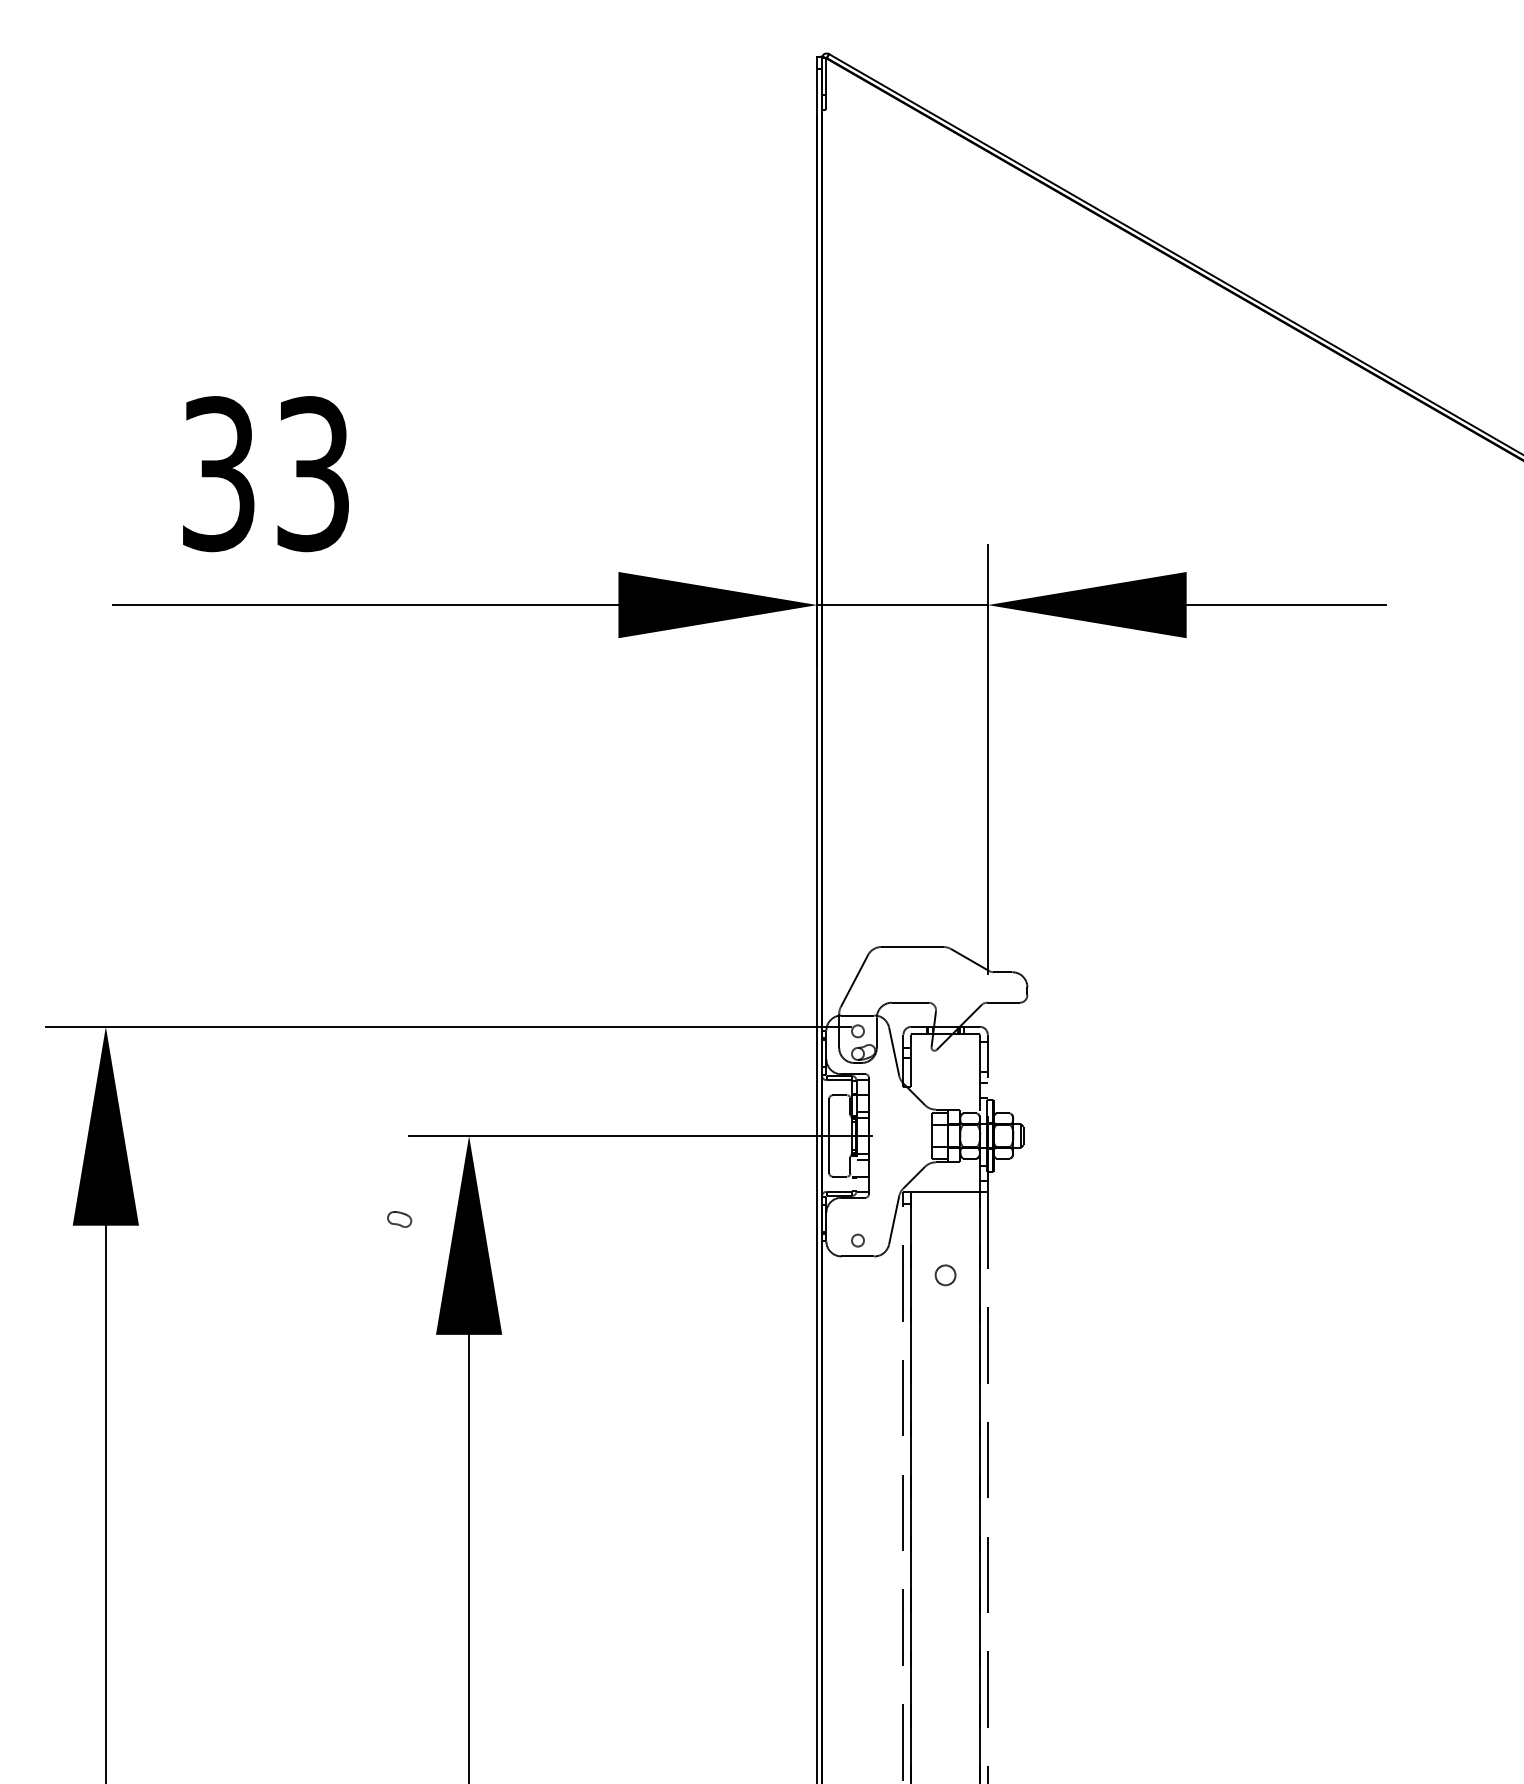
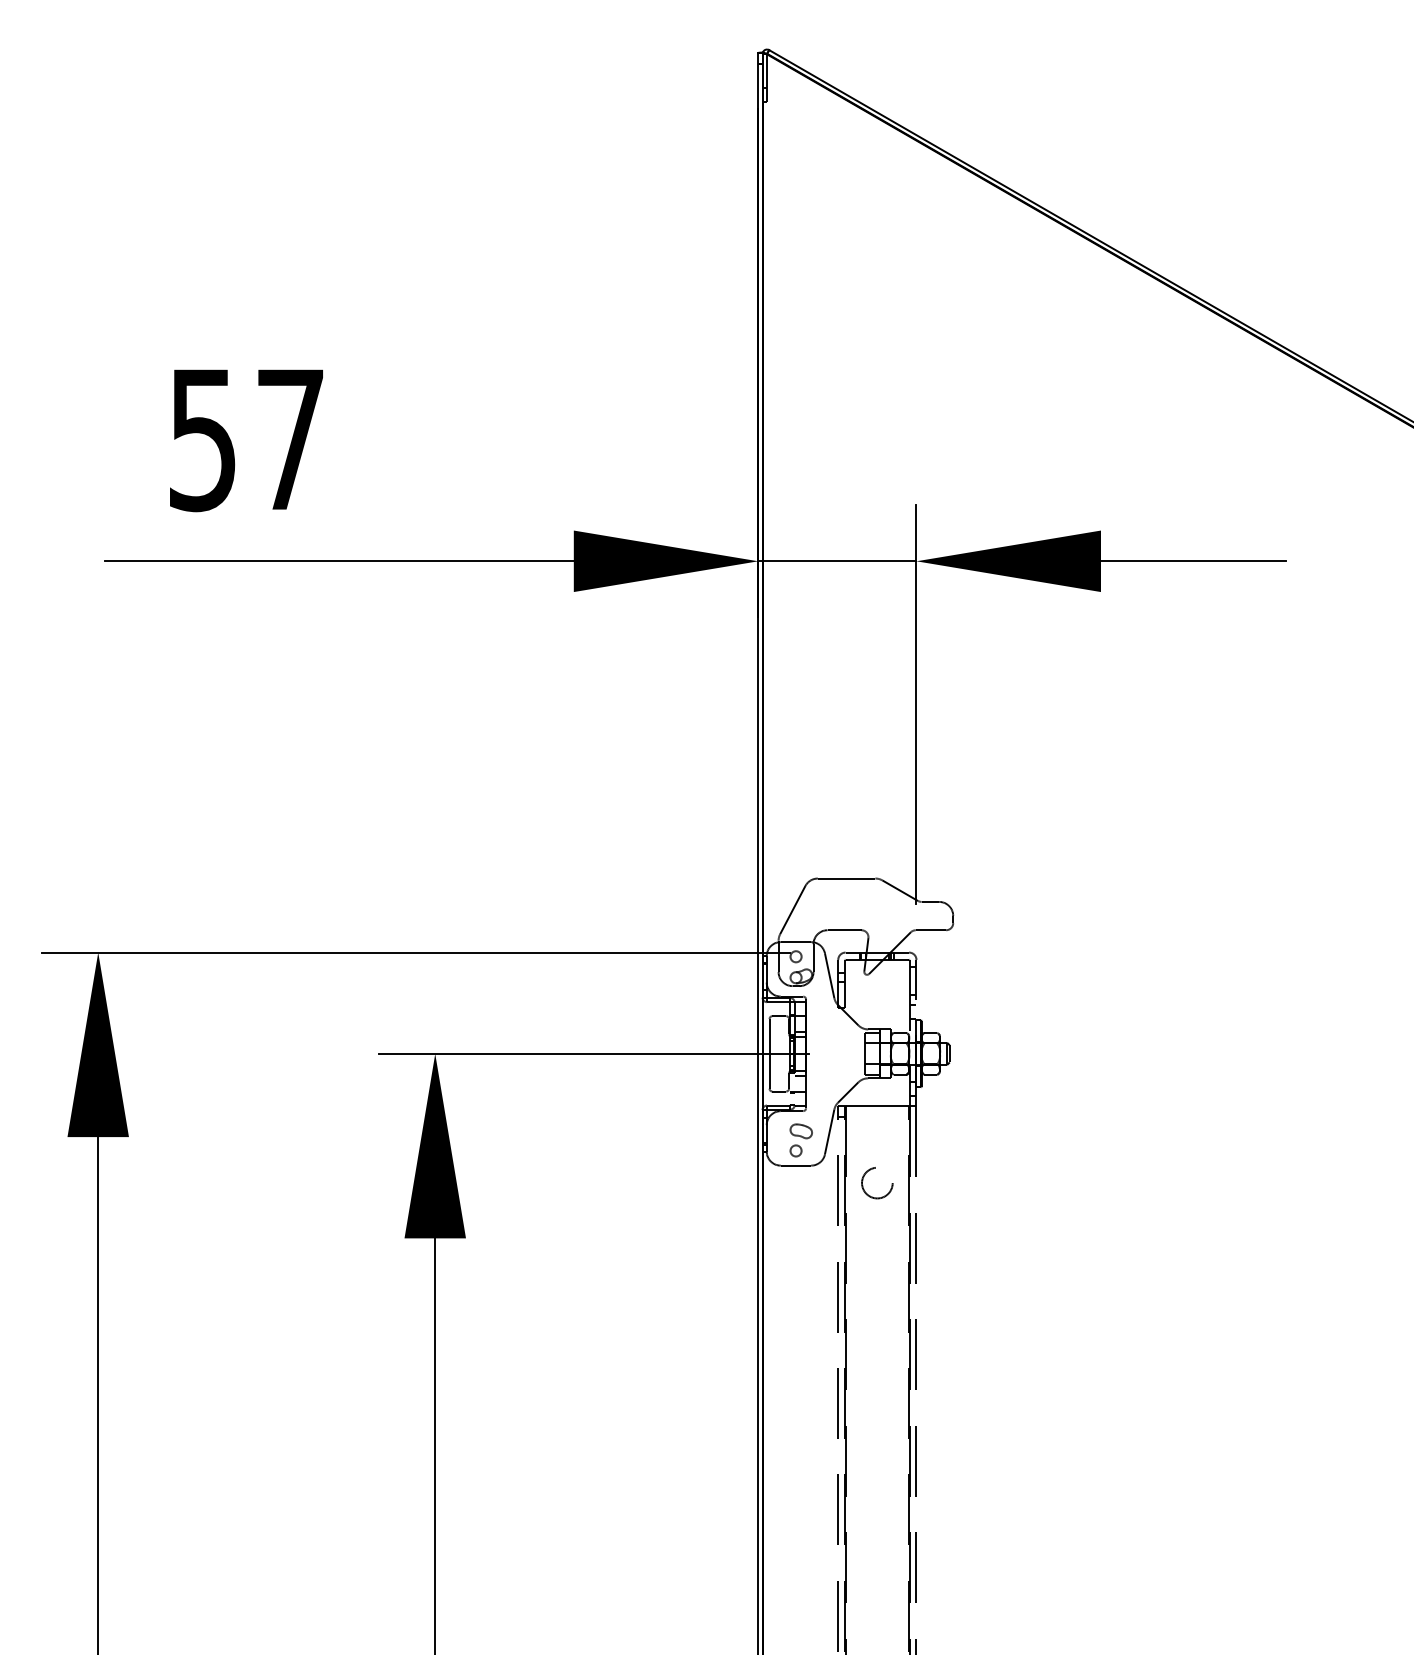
text: (265, 474) -> (246, 440), 33 -> 57
part: (399, 1219) -> (801, 1131), moved
circle: (945, 1275) -> (877, 1183), size x1.67

